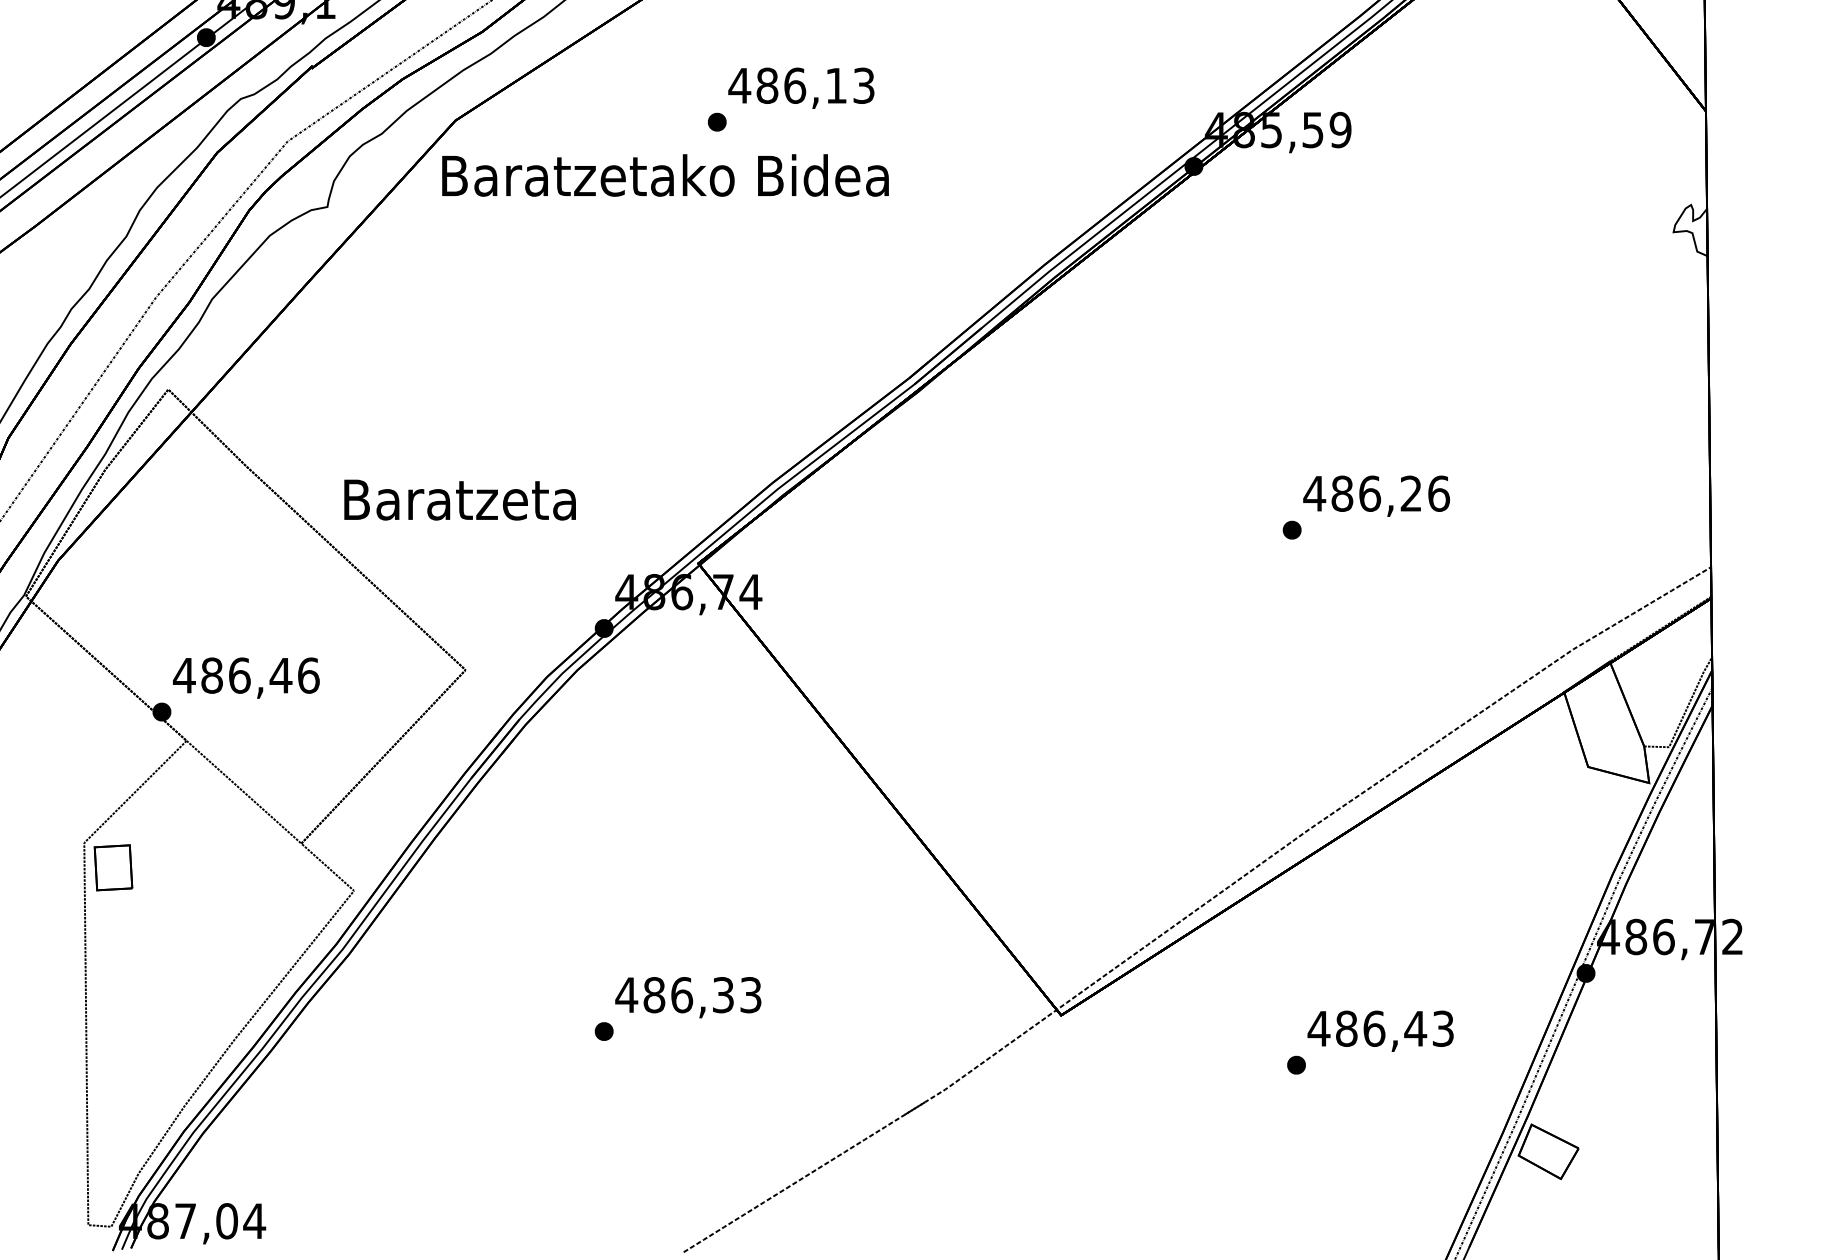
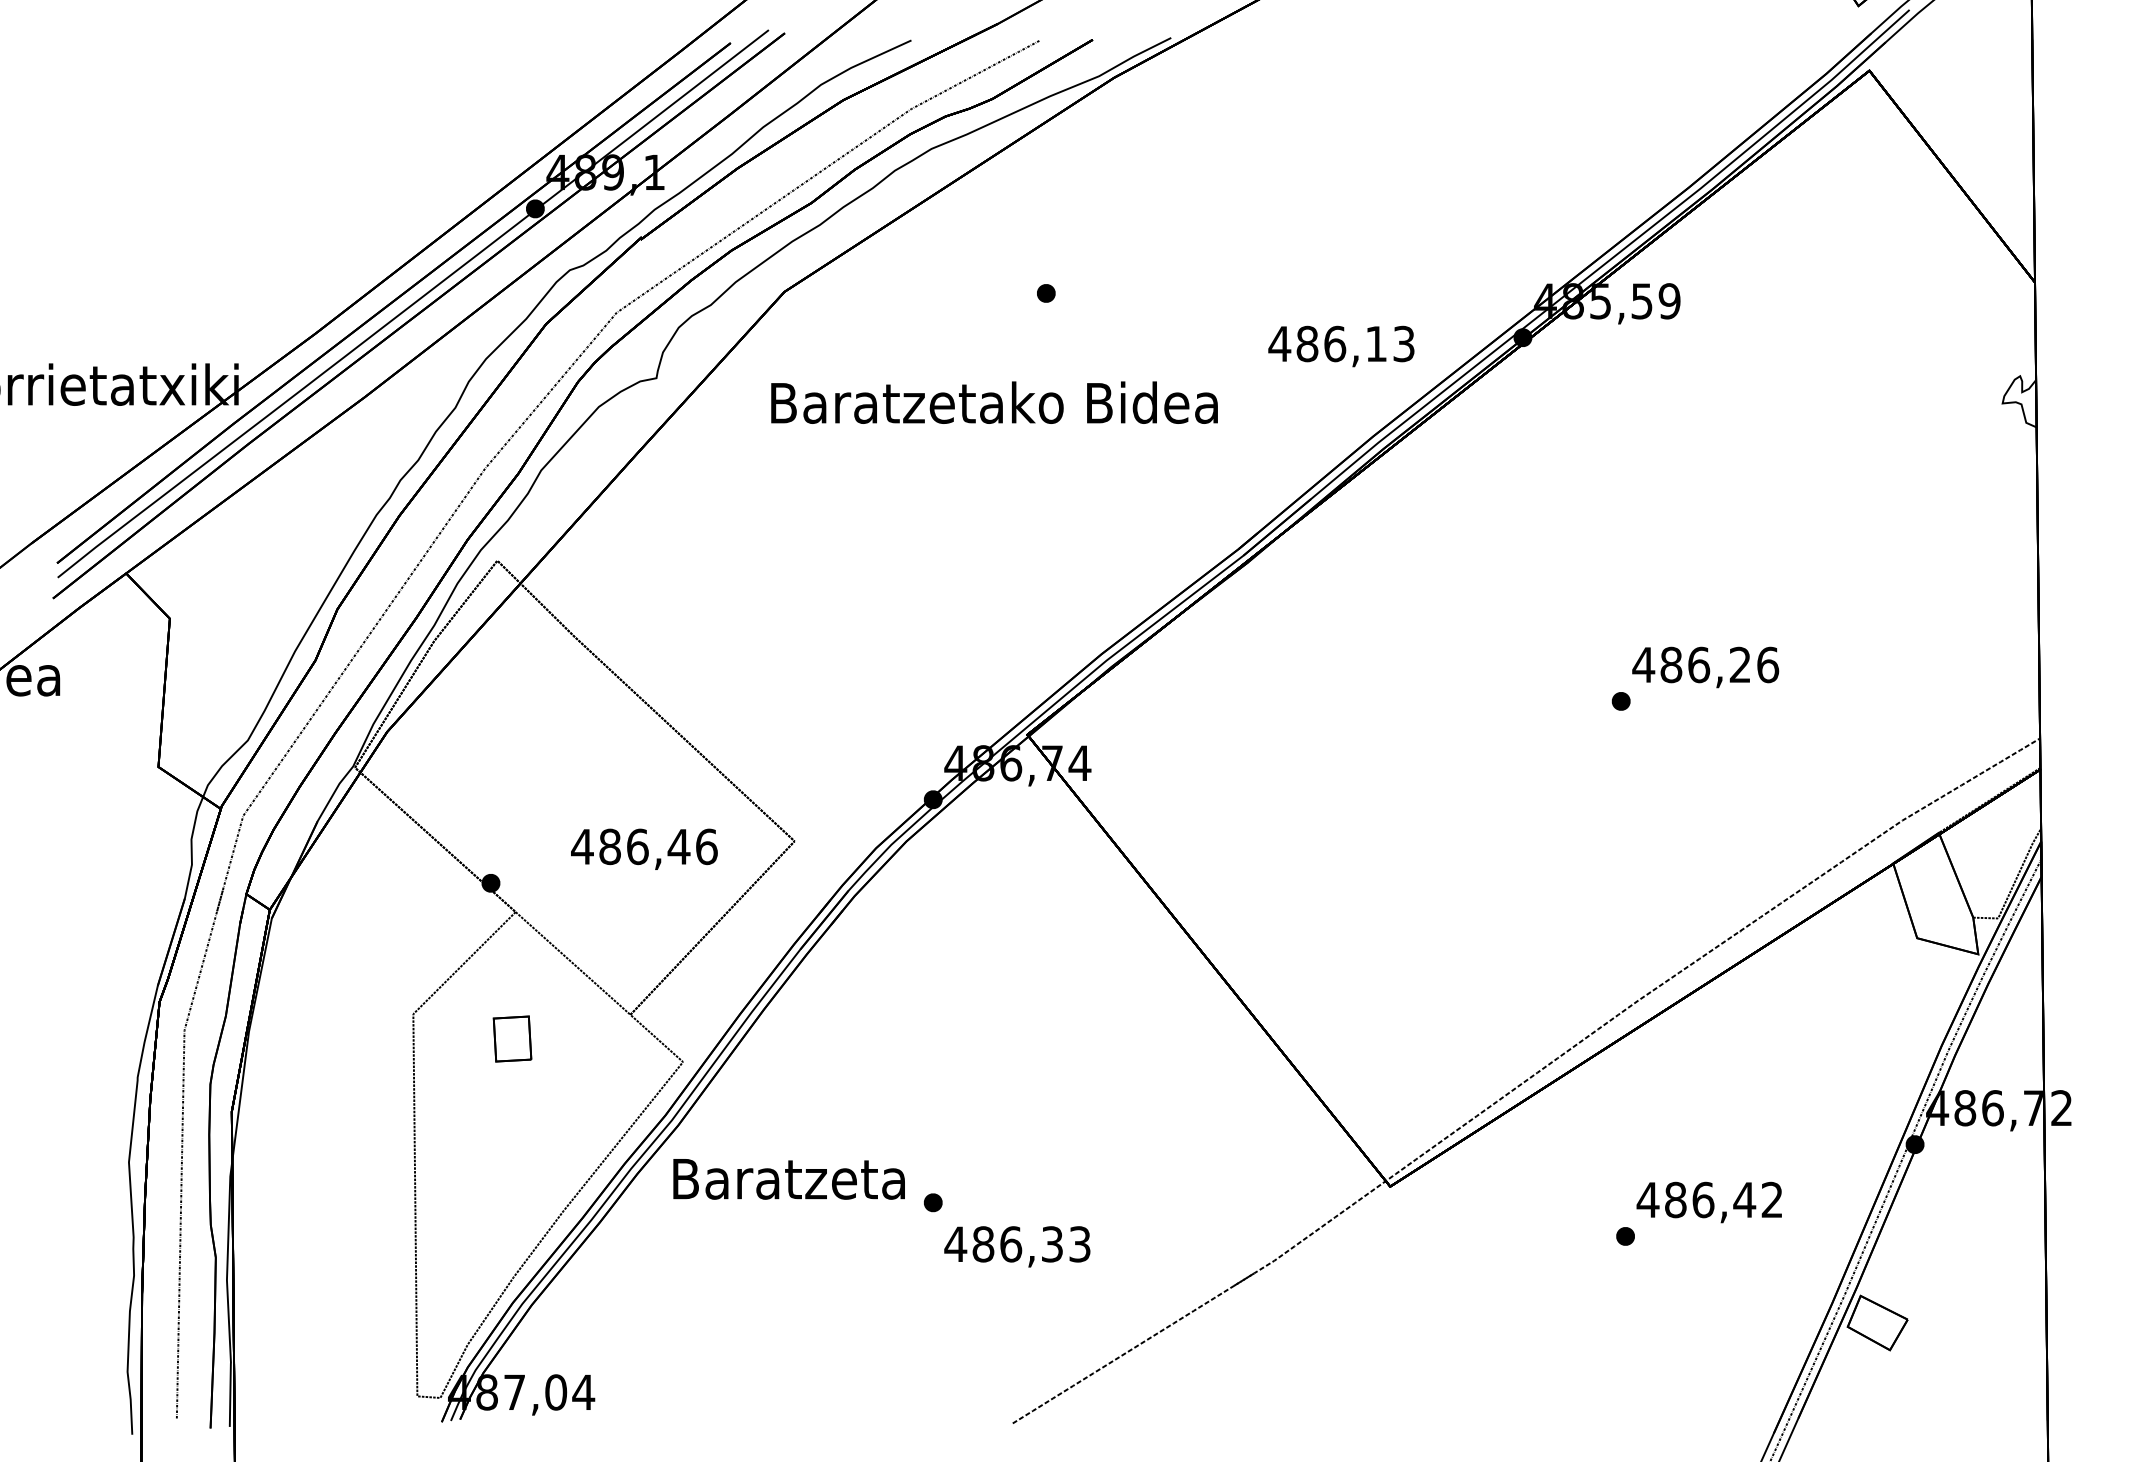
text: (801, 88) -> (1341, 346), moved
text: (665, 175) -> (994, 402), moved
text: (459, 500) -> (788, 1179), moved
text: (246, 677) -> (644, 848), moved
part: (113, 867) -> (512, 1038), moved
text: (688, 997) -> (1017, 1246), moved
text: (1442, 1029) -> (1771, 1200), 486,43 -> 486,42

